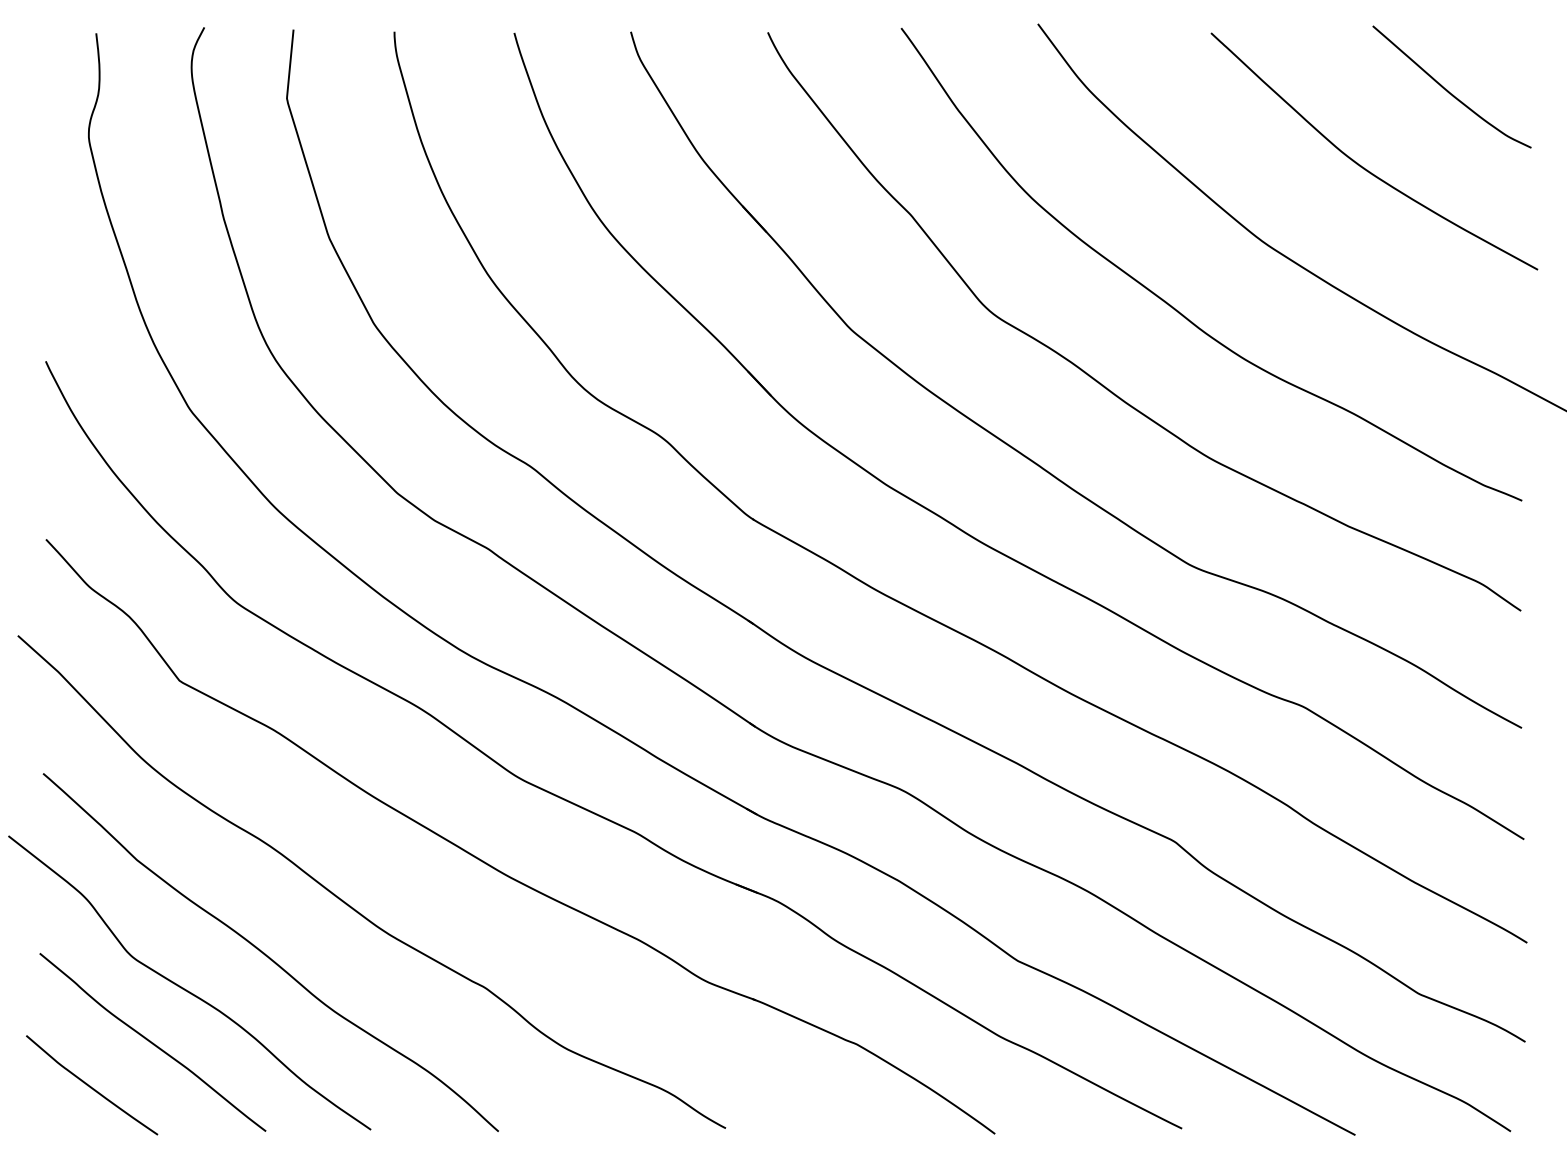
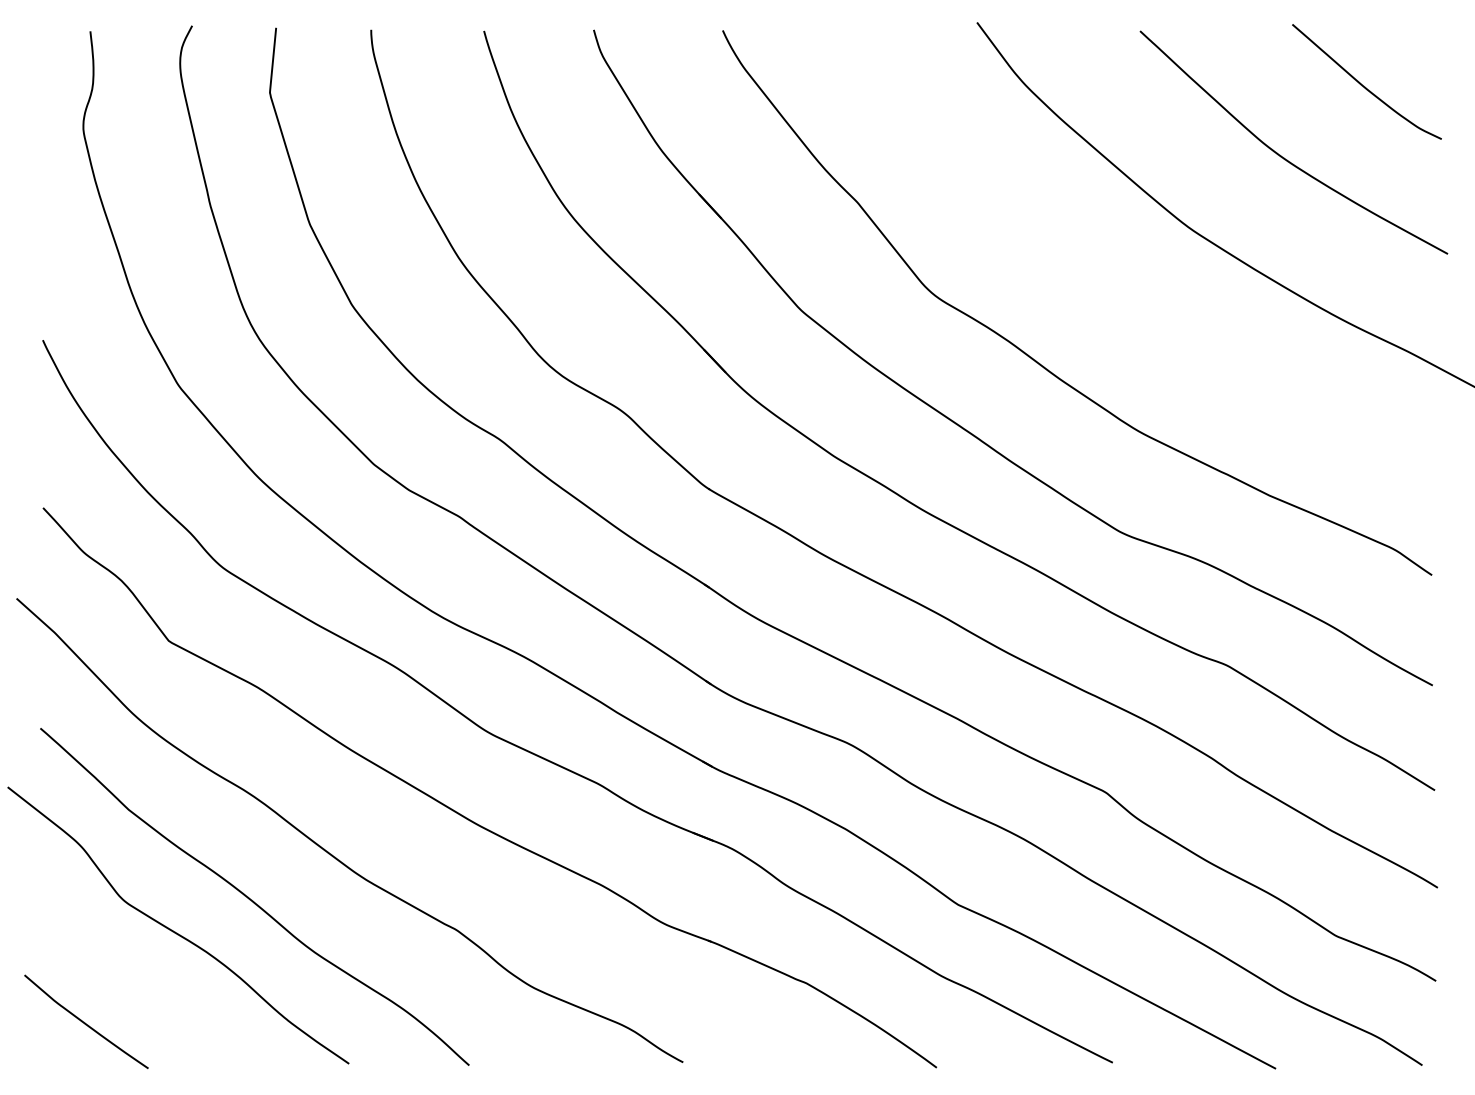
curve: (1178, 310) -> (1109, 292), removed
curve: (152, 1042) -> (143, 981), removed

